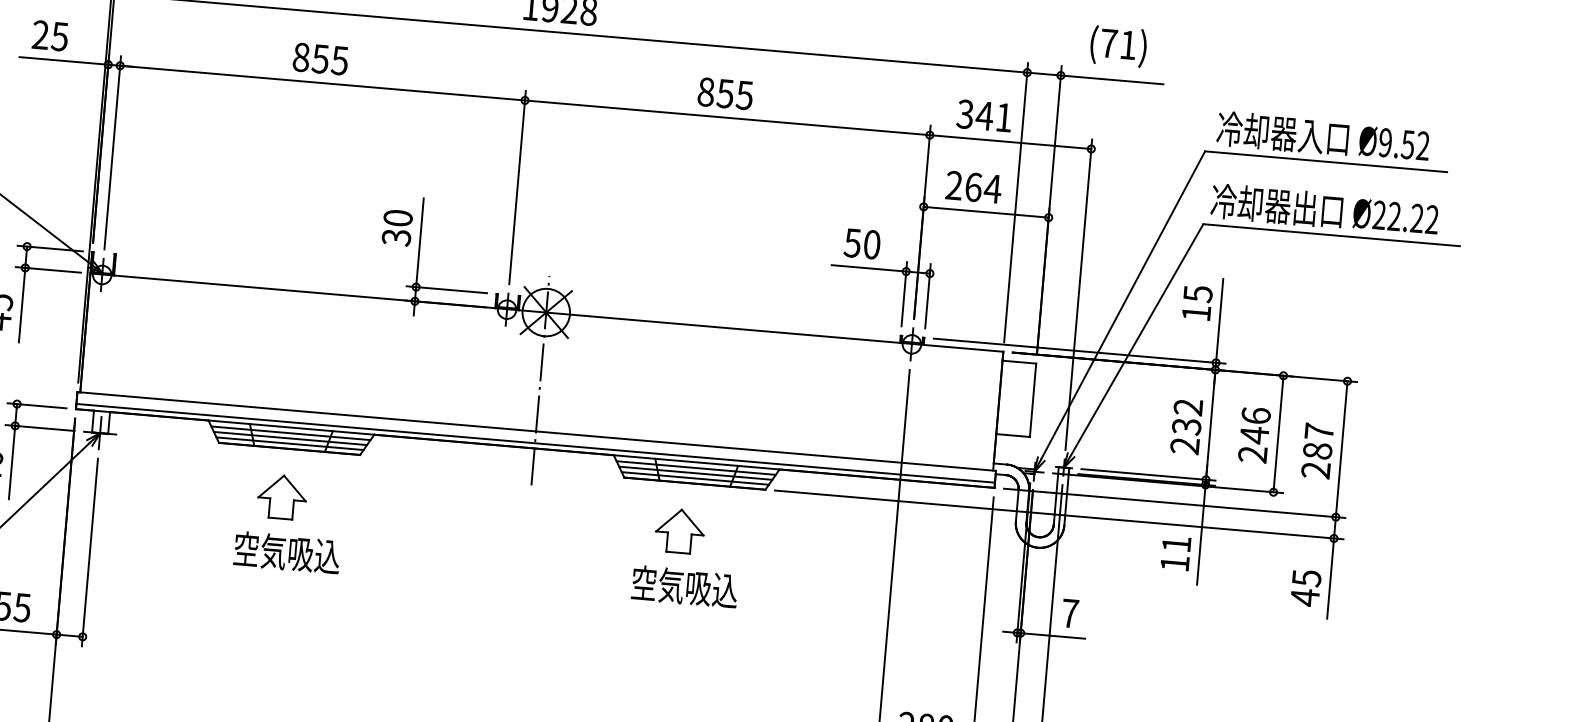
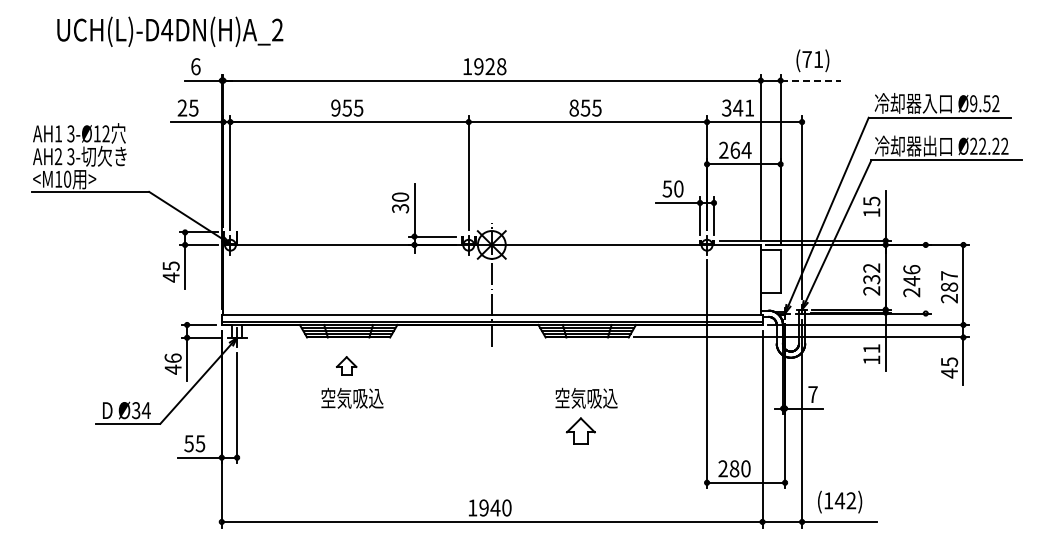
text: (300, 56) -> (335, 107), 855 -> 955
line: (1113, 79) -> (811, 80), solid -> dashed
line: (1278, 432) -> (925, 278), removed
part: (281, 496) -> (346, 365), size x0.7
part: (679, 530) -> (580, 430), moved

